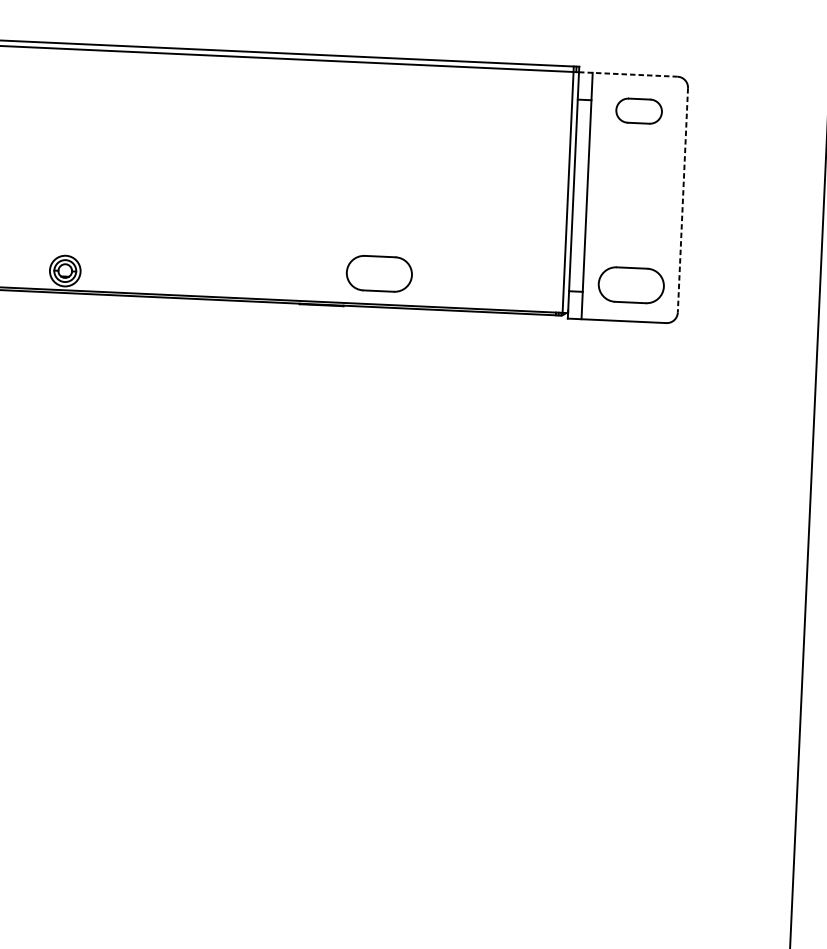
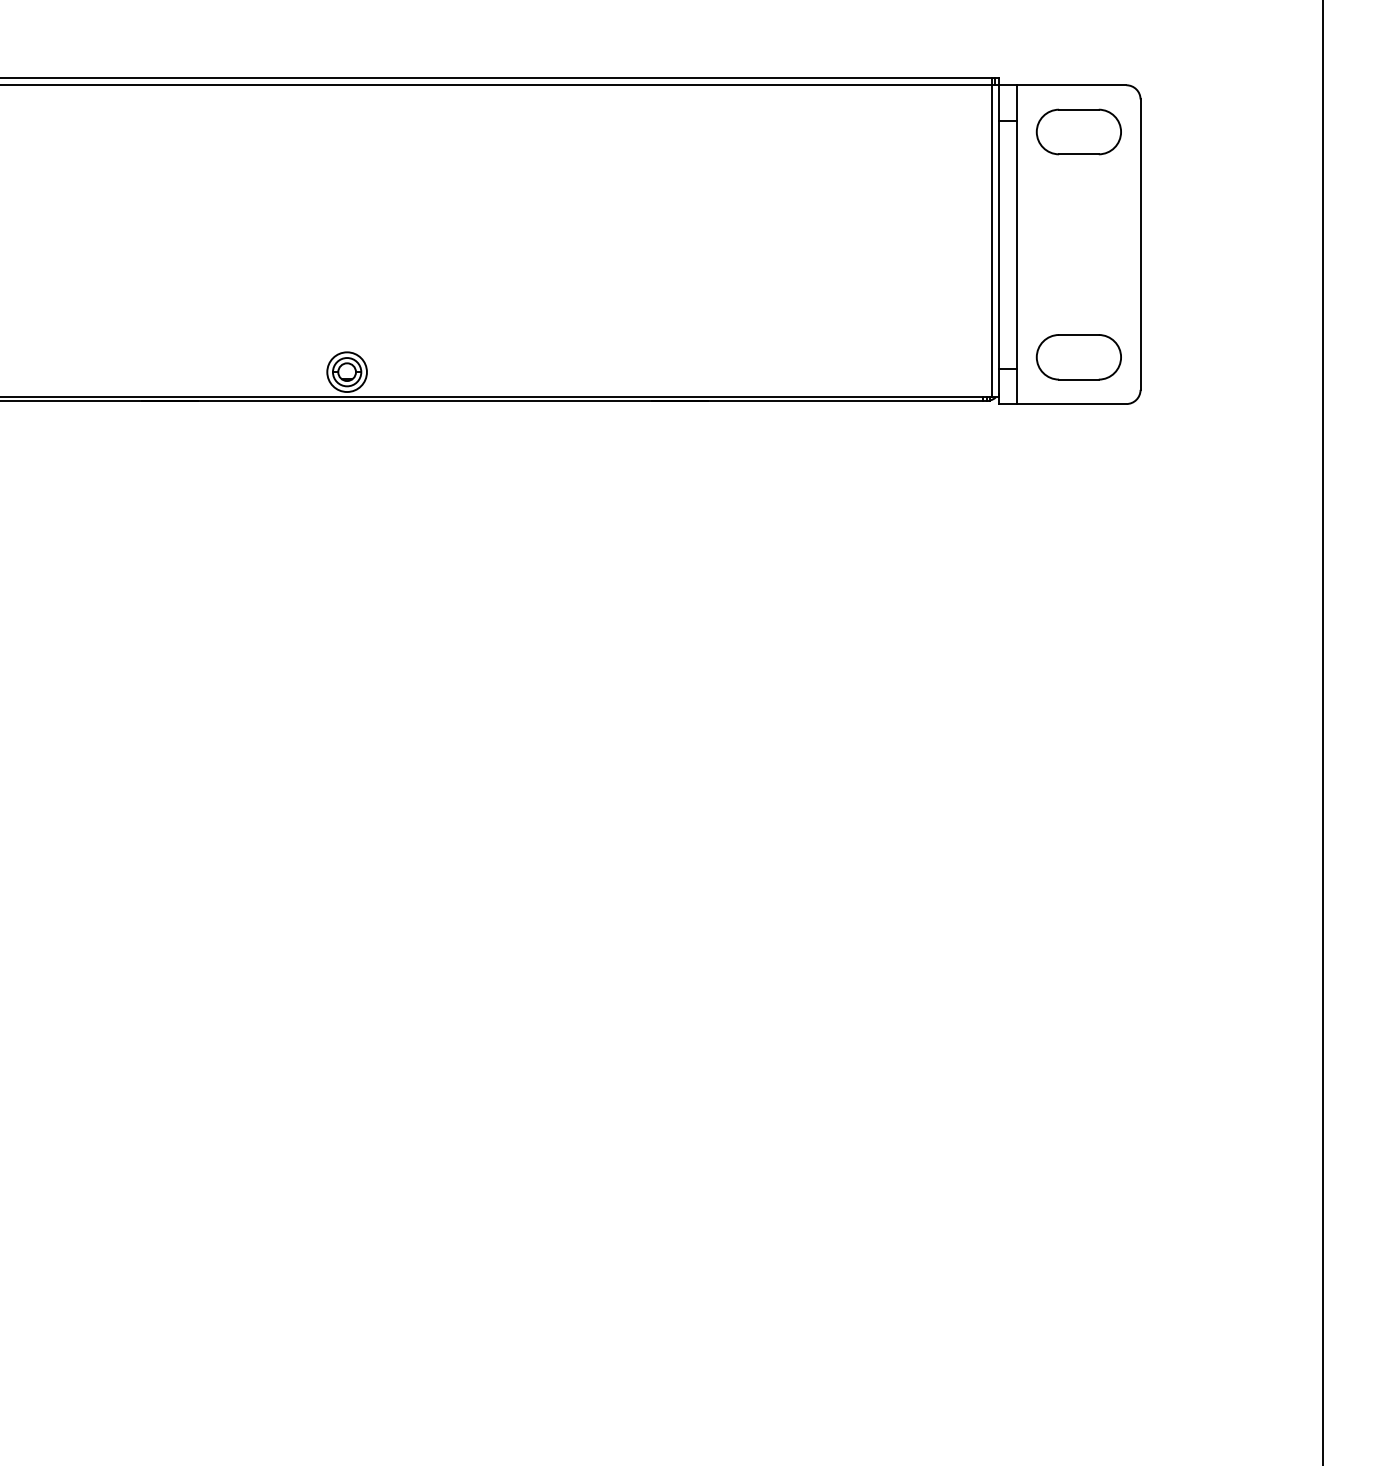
line: (628, 74) -> (1062, 85), dashed -> solid
part: (638, 110) -> (1078, 131), size x1.43
line: (682, 201) -> (1140, 245), dashed -> solid
part: (379, 273) -> (752, 357), removed

